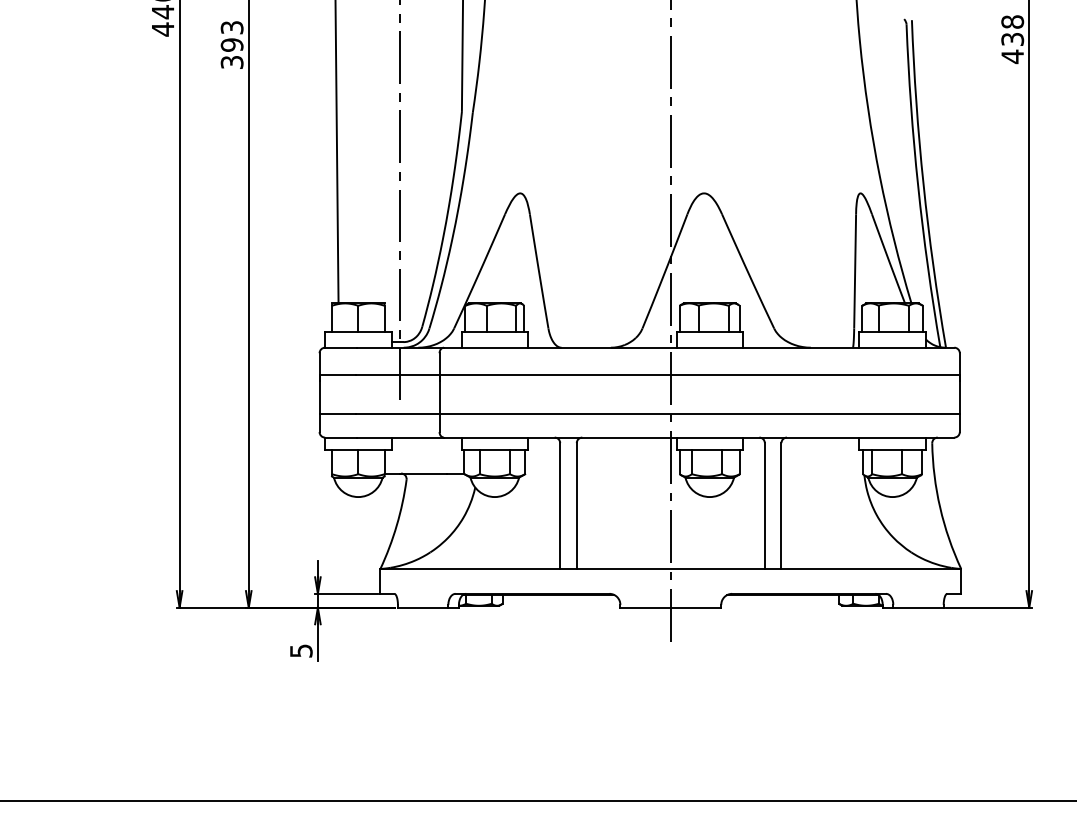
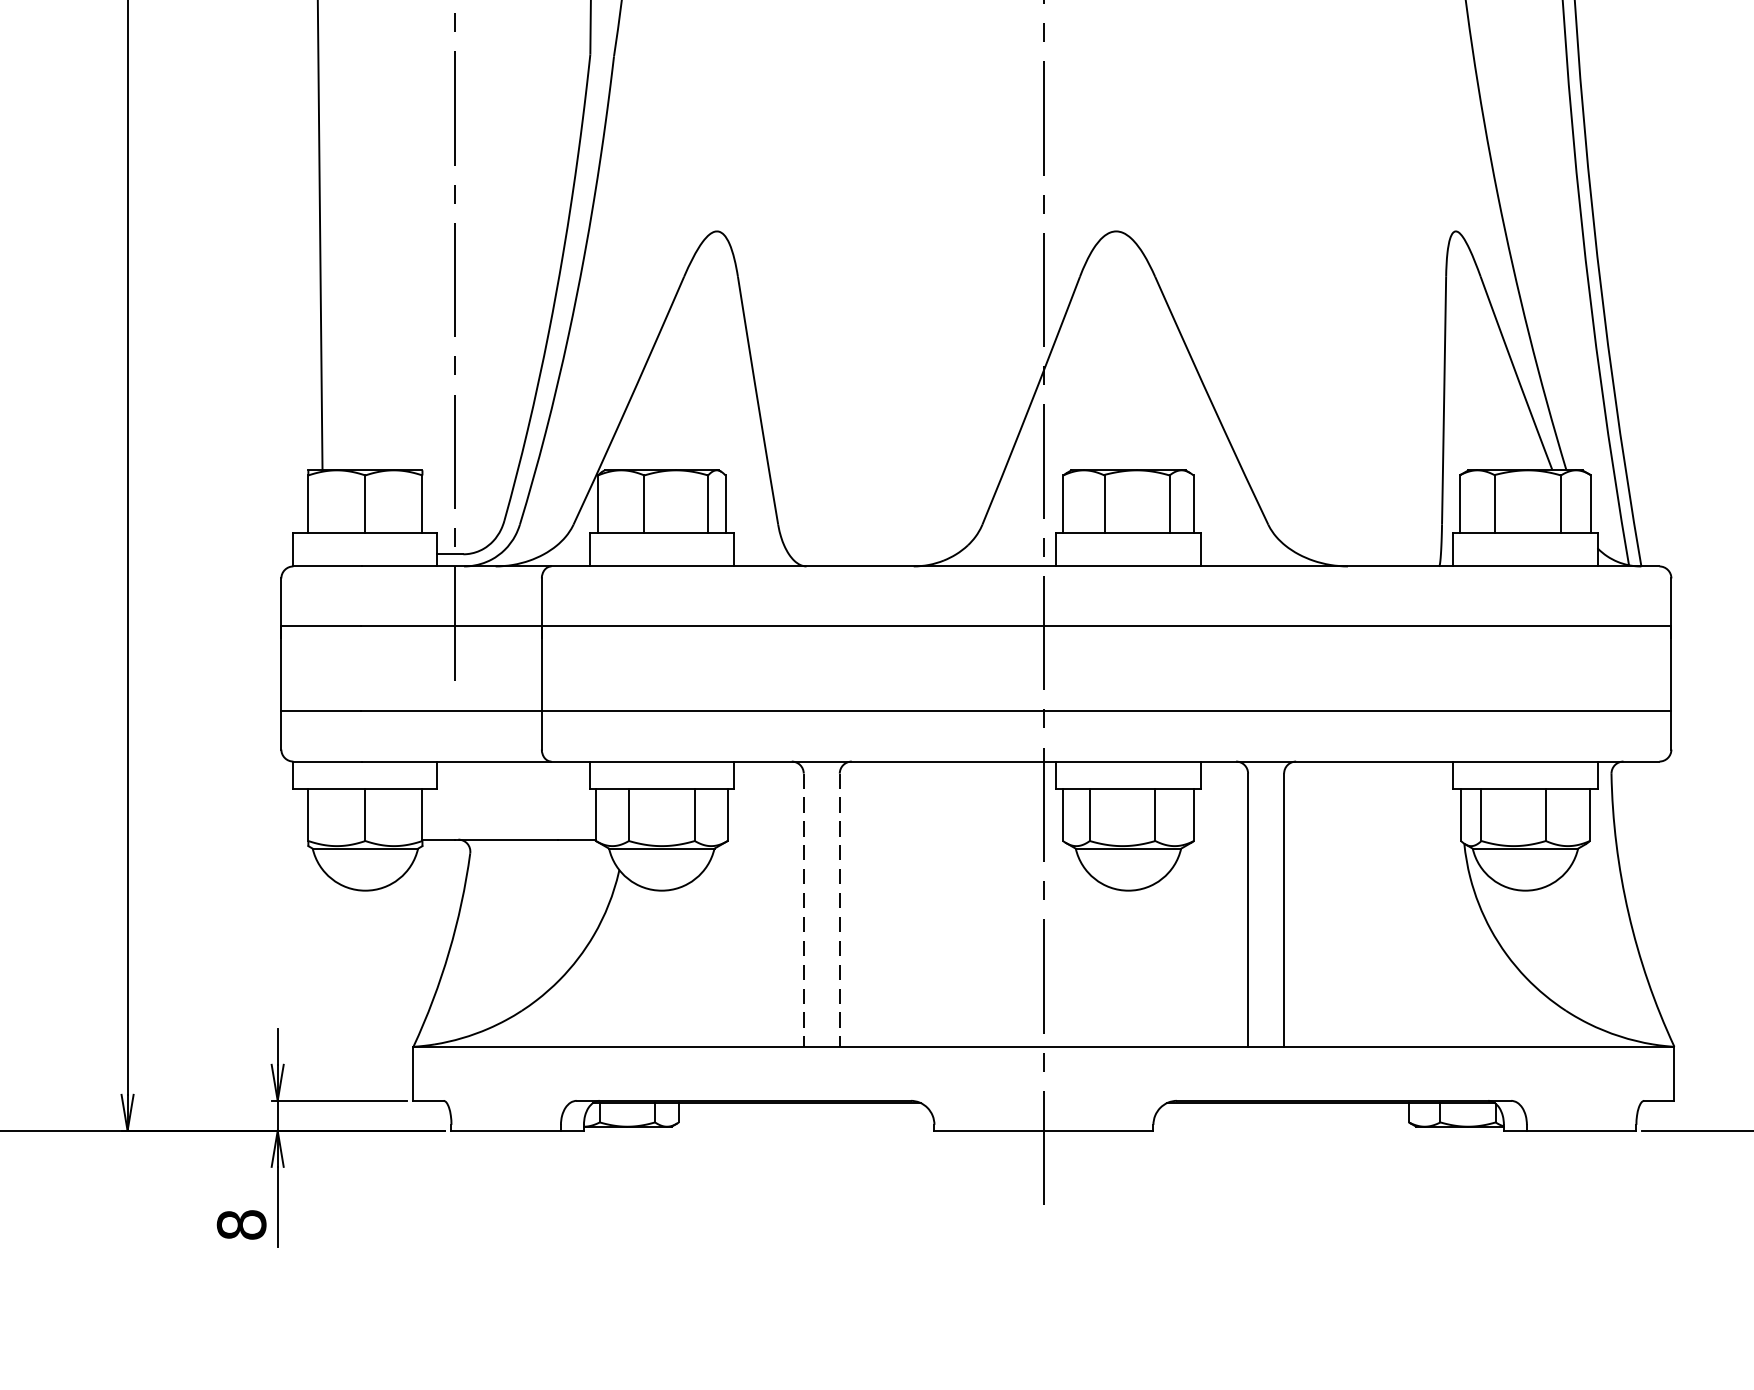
line: (560, 506) -> (804, 911), solid -> dashed
line: (576, 506) -> (839, 911), solid -> dashed
text: (300, 650) -> (239, 1223), 5 -> 8

